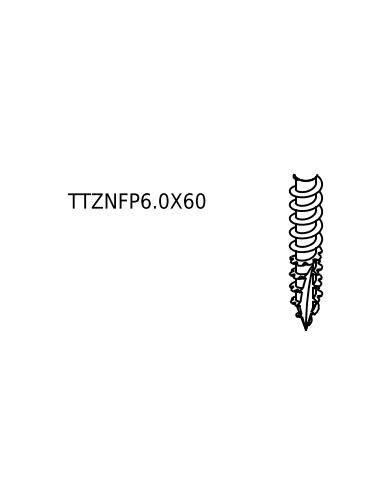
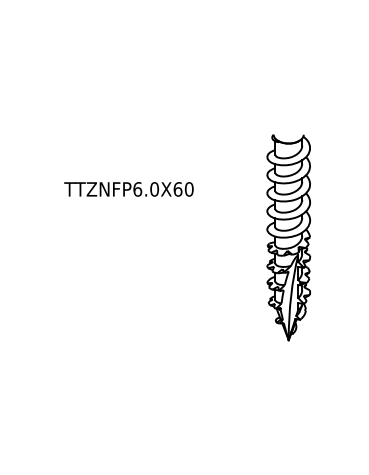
part: (305, 252) -> (288, 237), size x1.4

